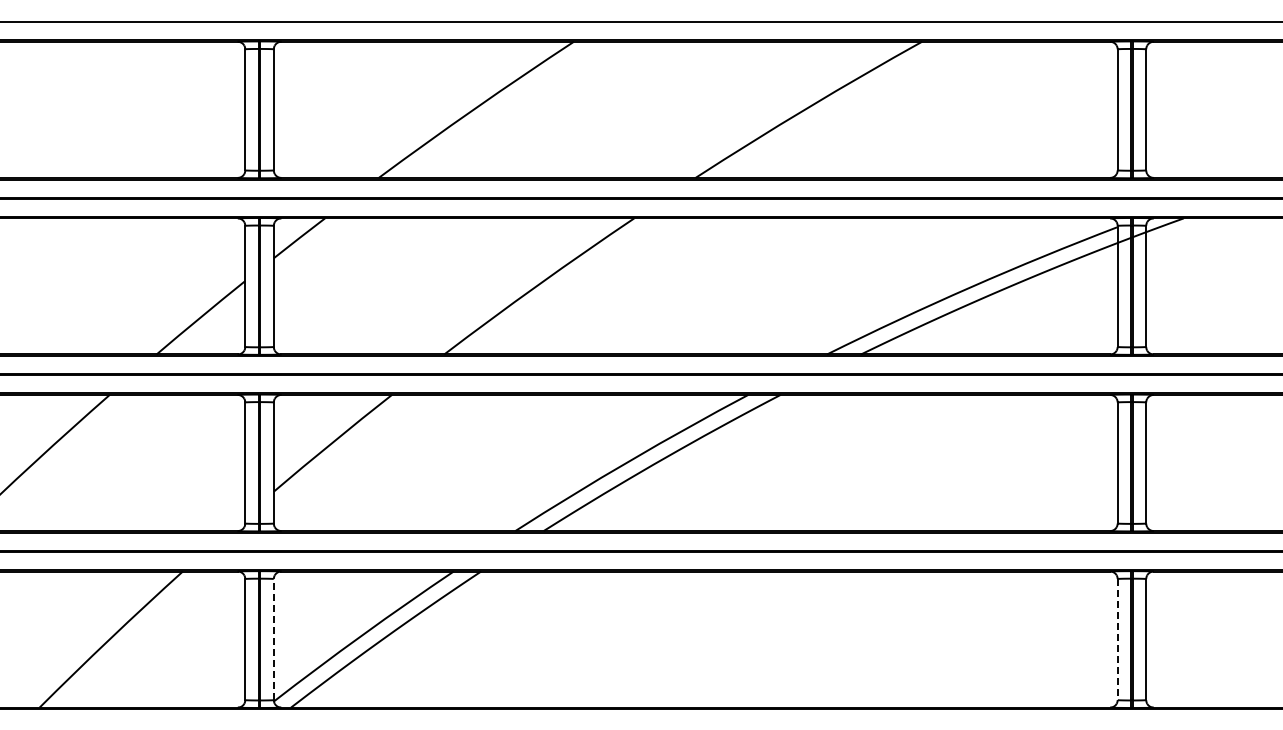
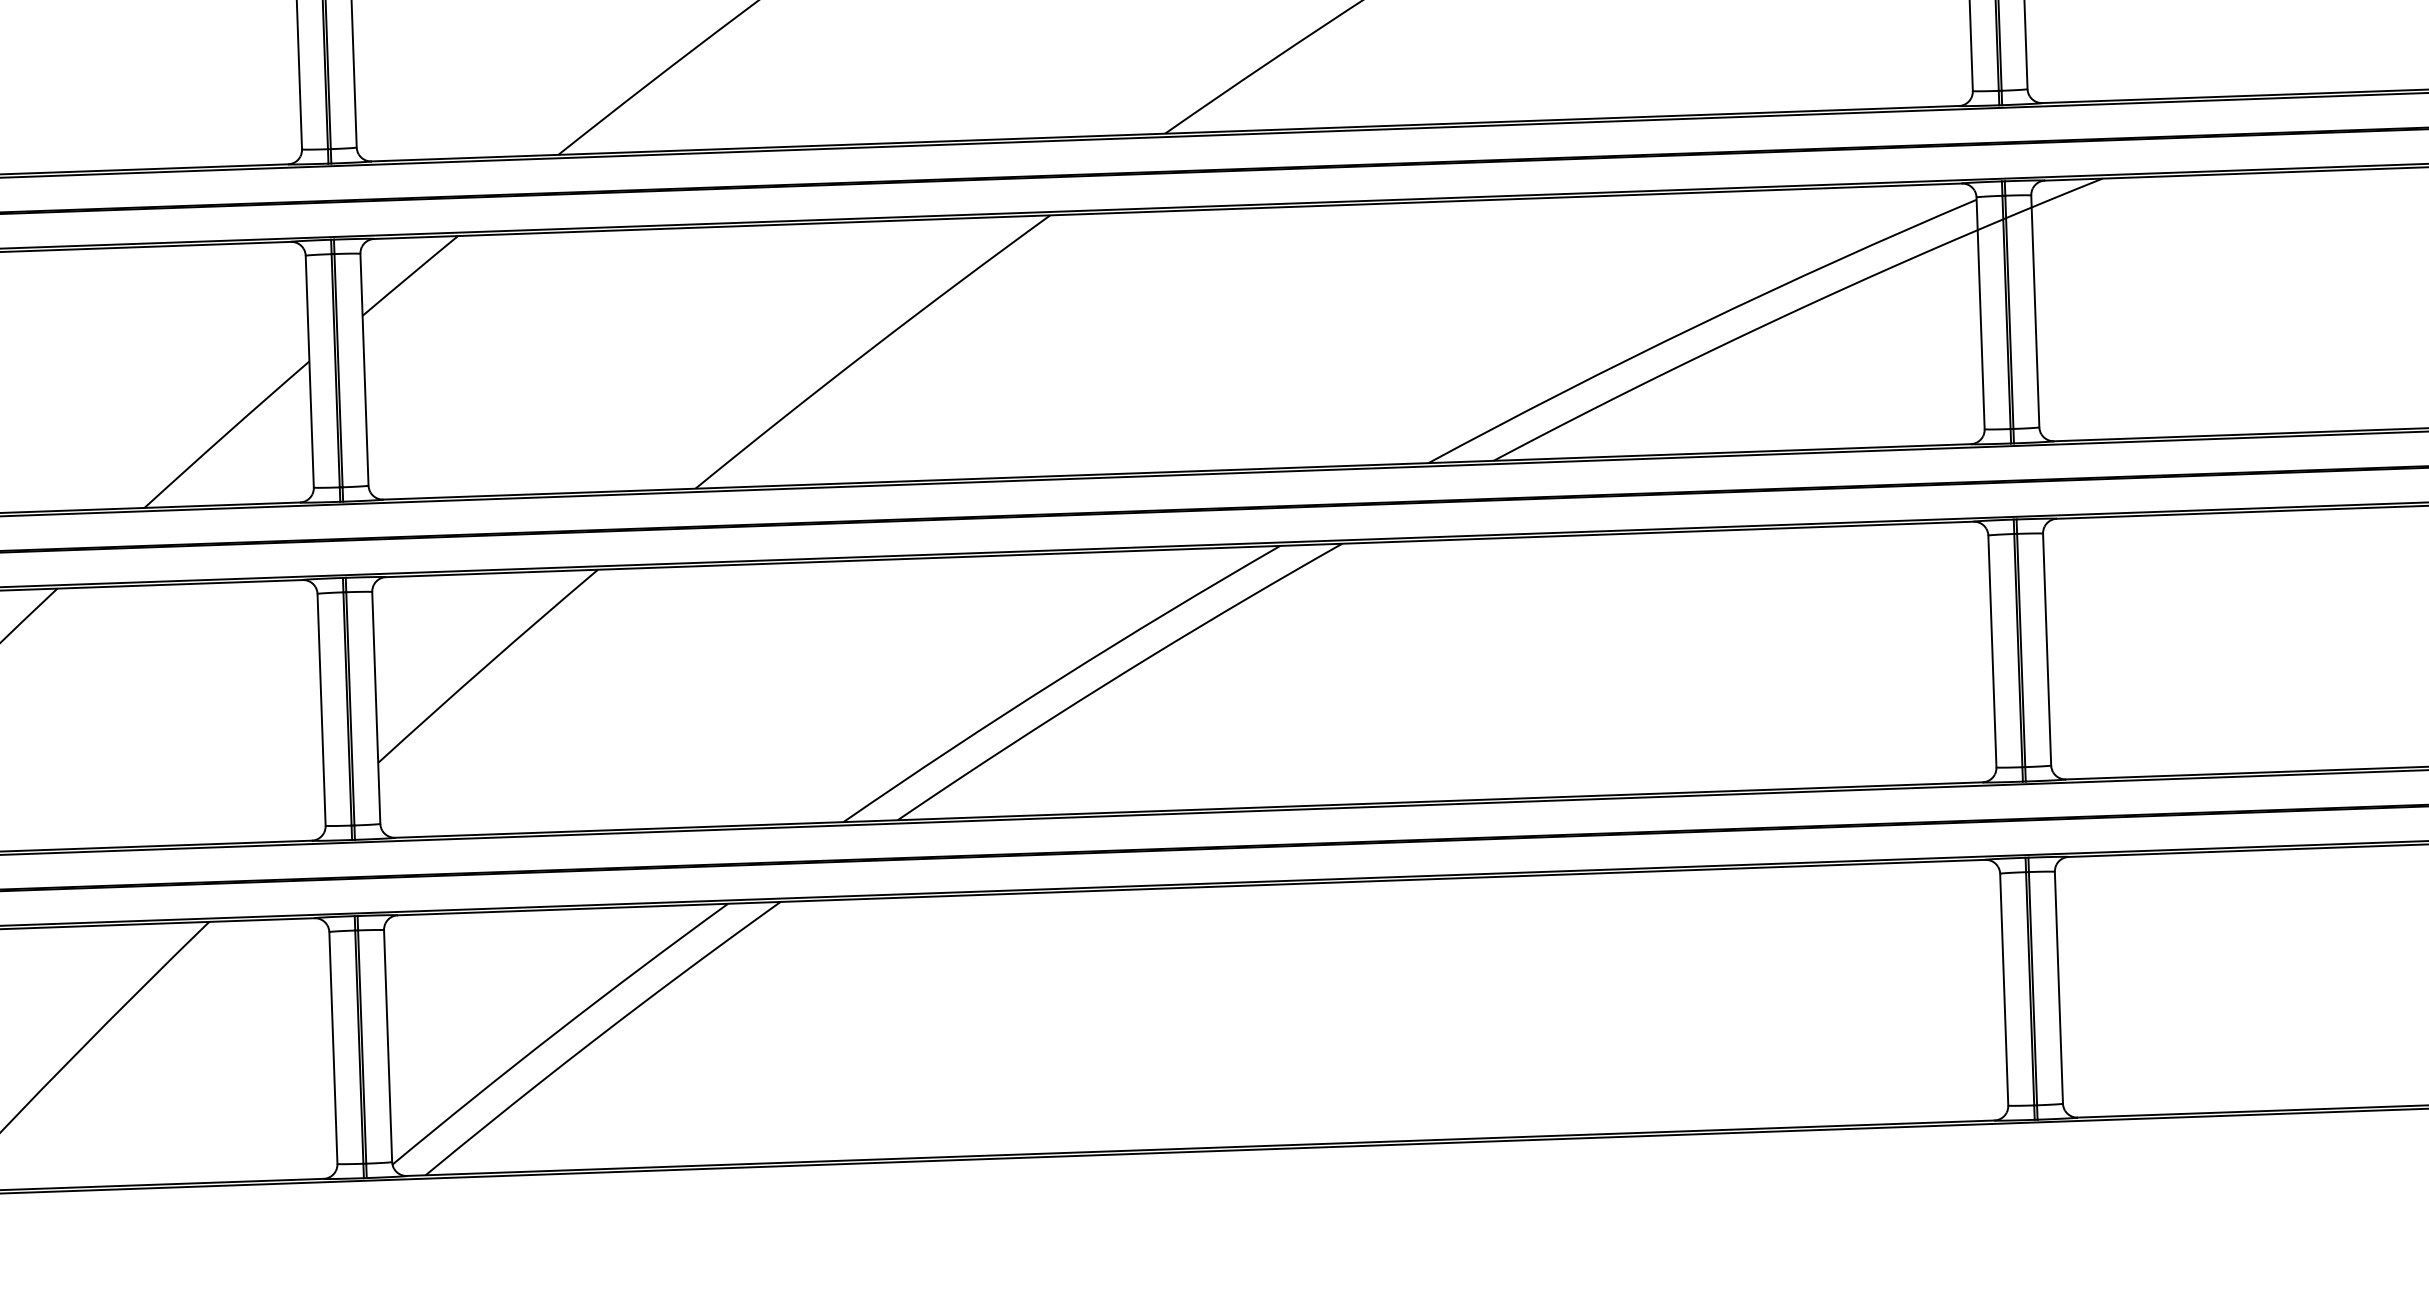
line: (273, 639) -> (387, 1046), dashed -> solid
line: (1117, 639) -> (2003, 989), dashed -> solid

